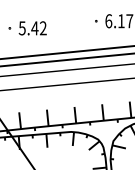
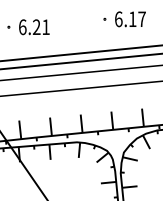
text: (32, 28) -> (33, 27), 5.42 -> 6.21

